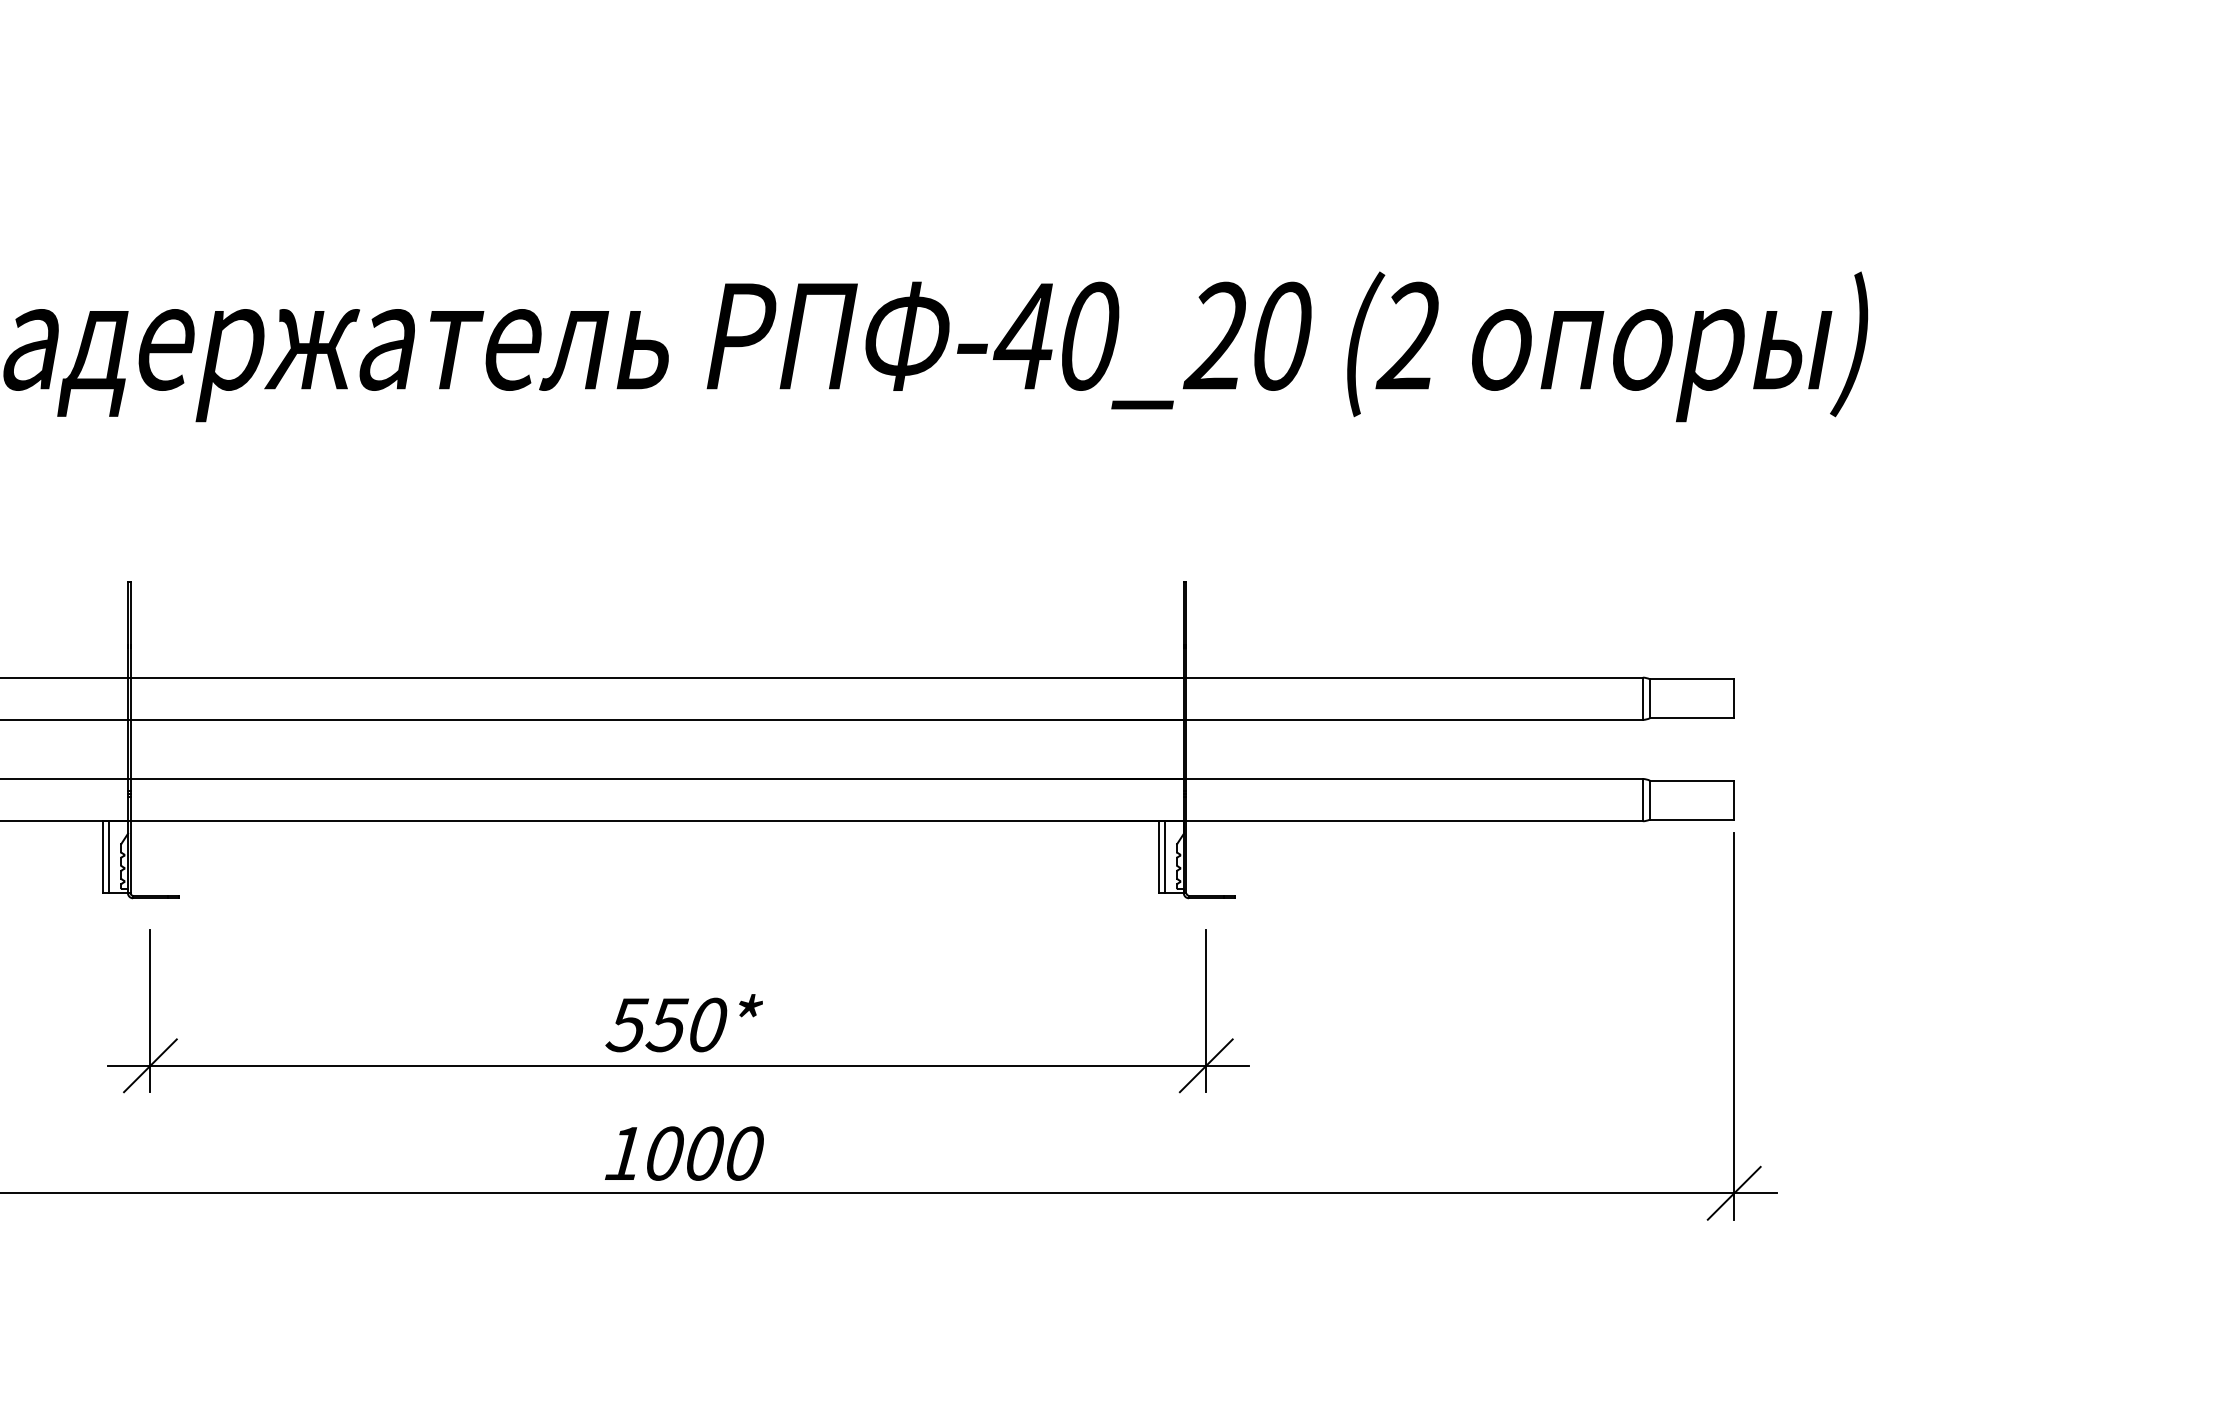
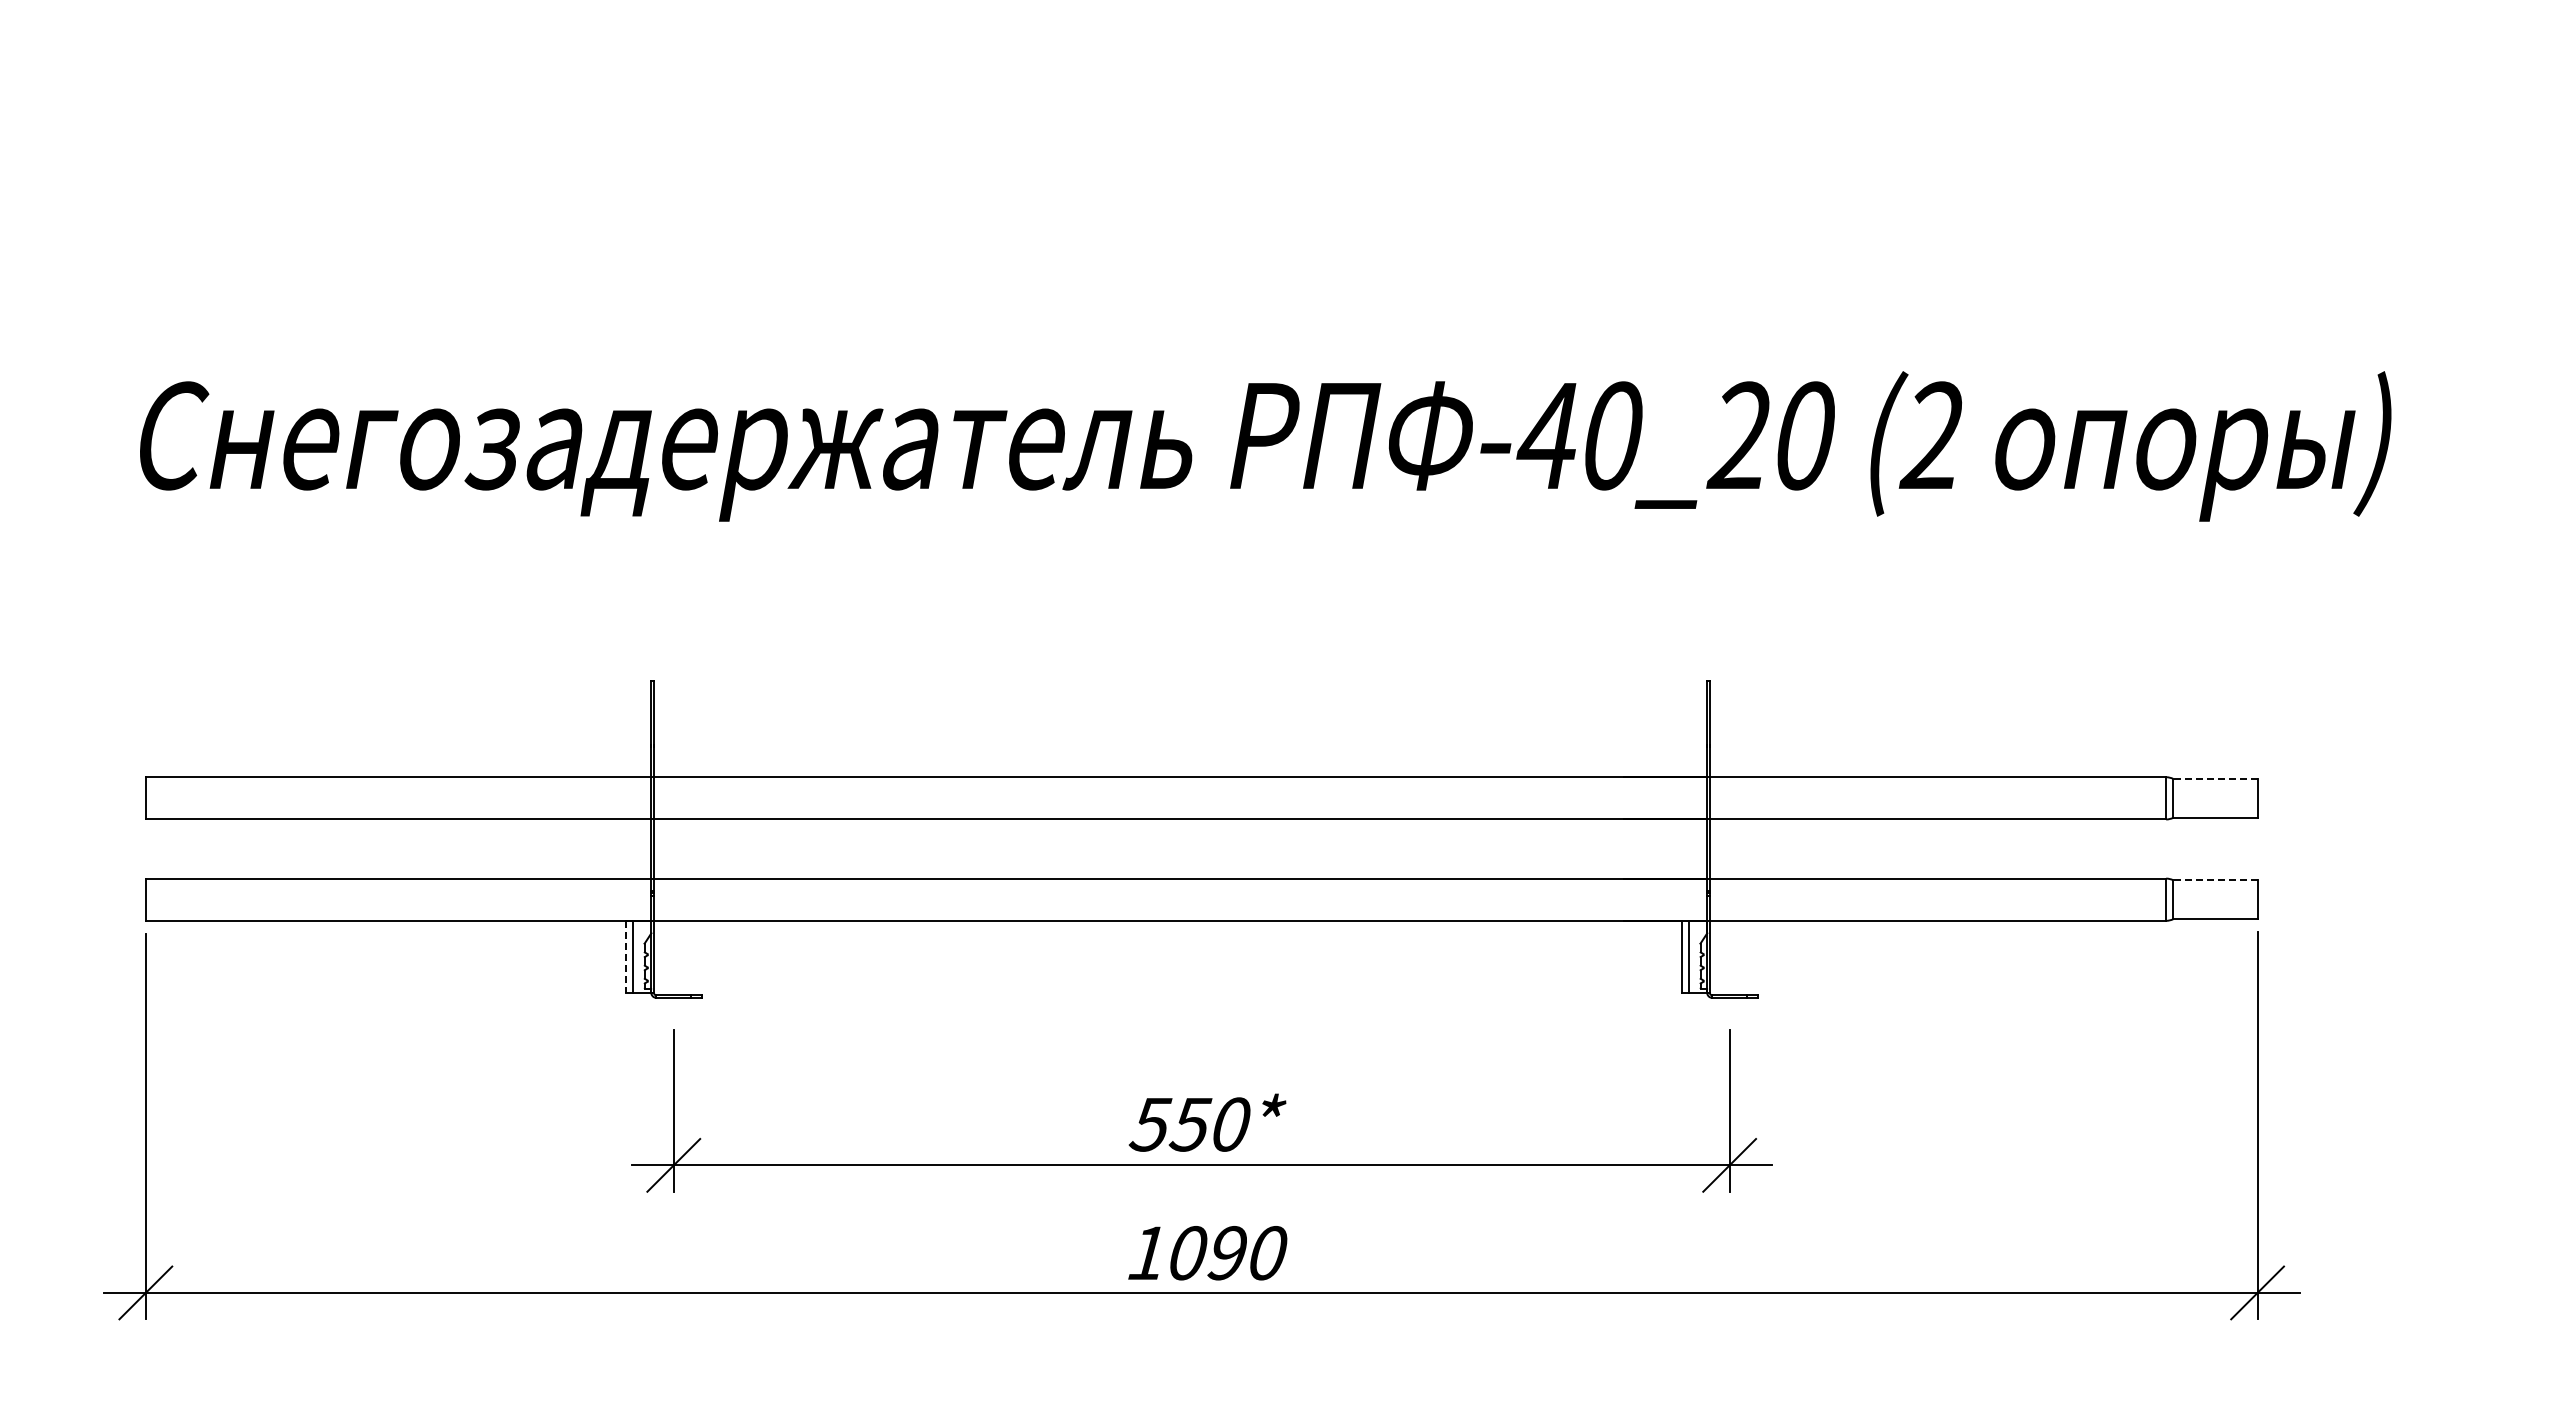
line: (1691, 678) -> (2214, 778), solid -> dashed
line: (1691, 780) -> (2214, 880), solid -> dashed
line: (103, 856) -> (626, 956), solid -> dashed
text: (704, 1153) -> (1227, 1253), 1000 -> 1090

